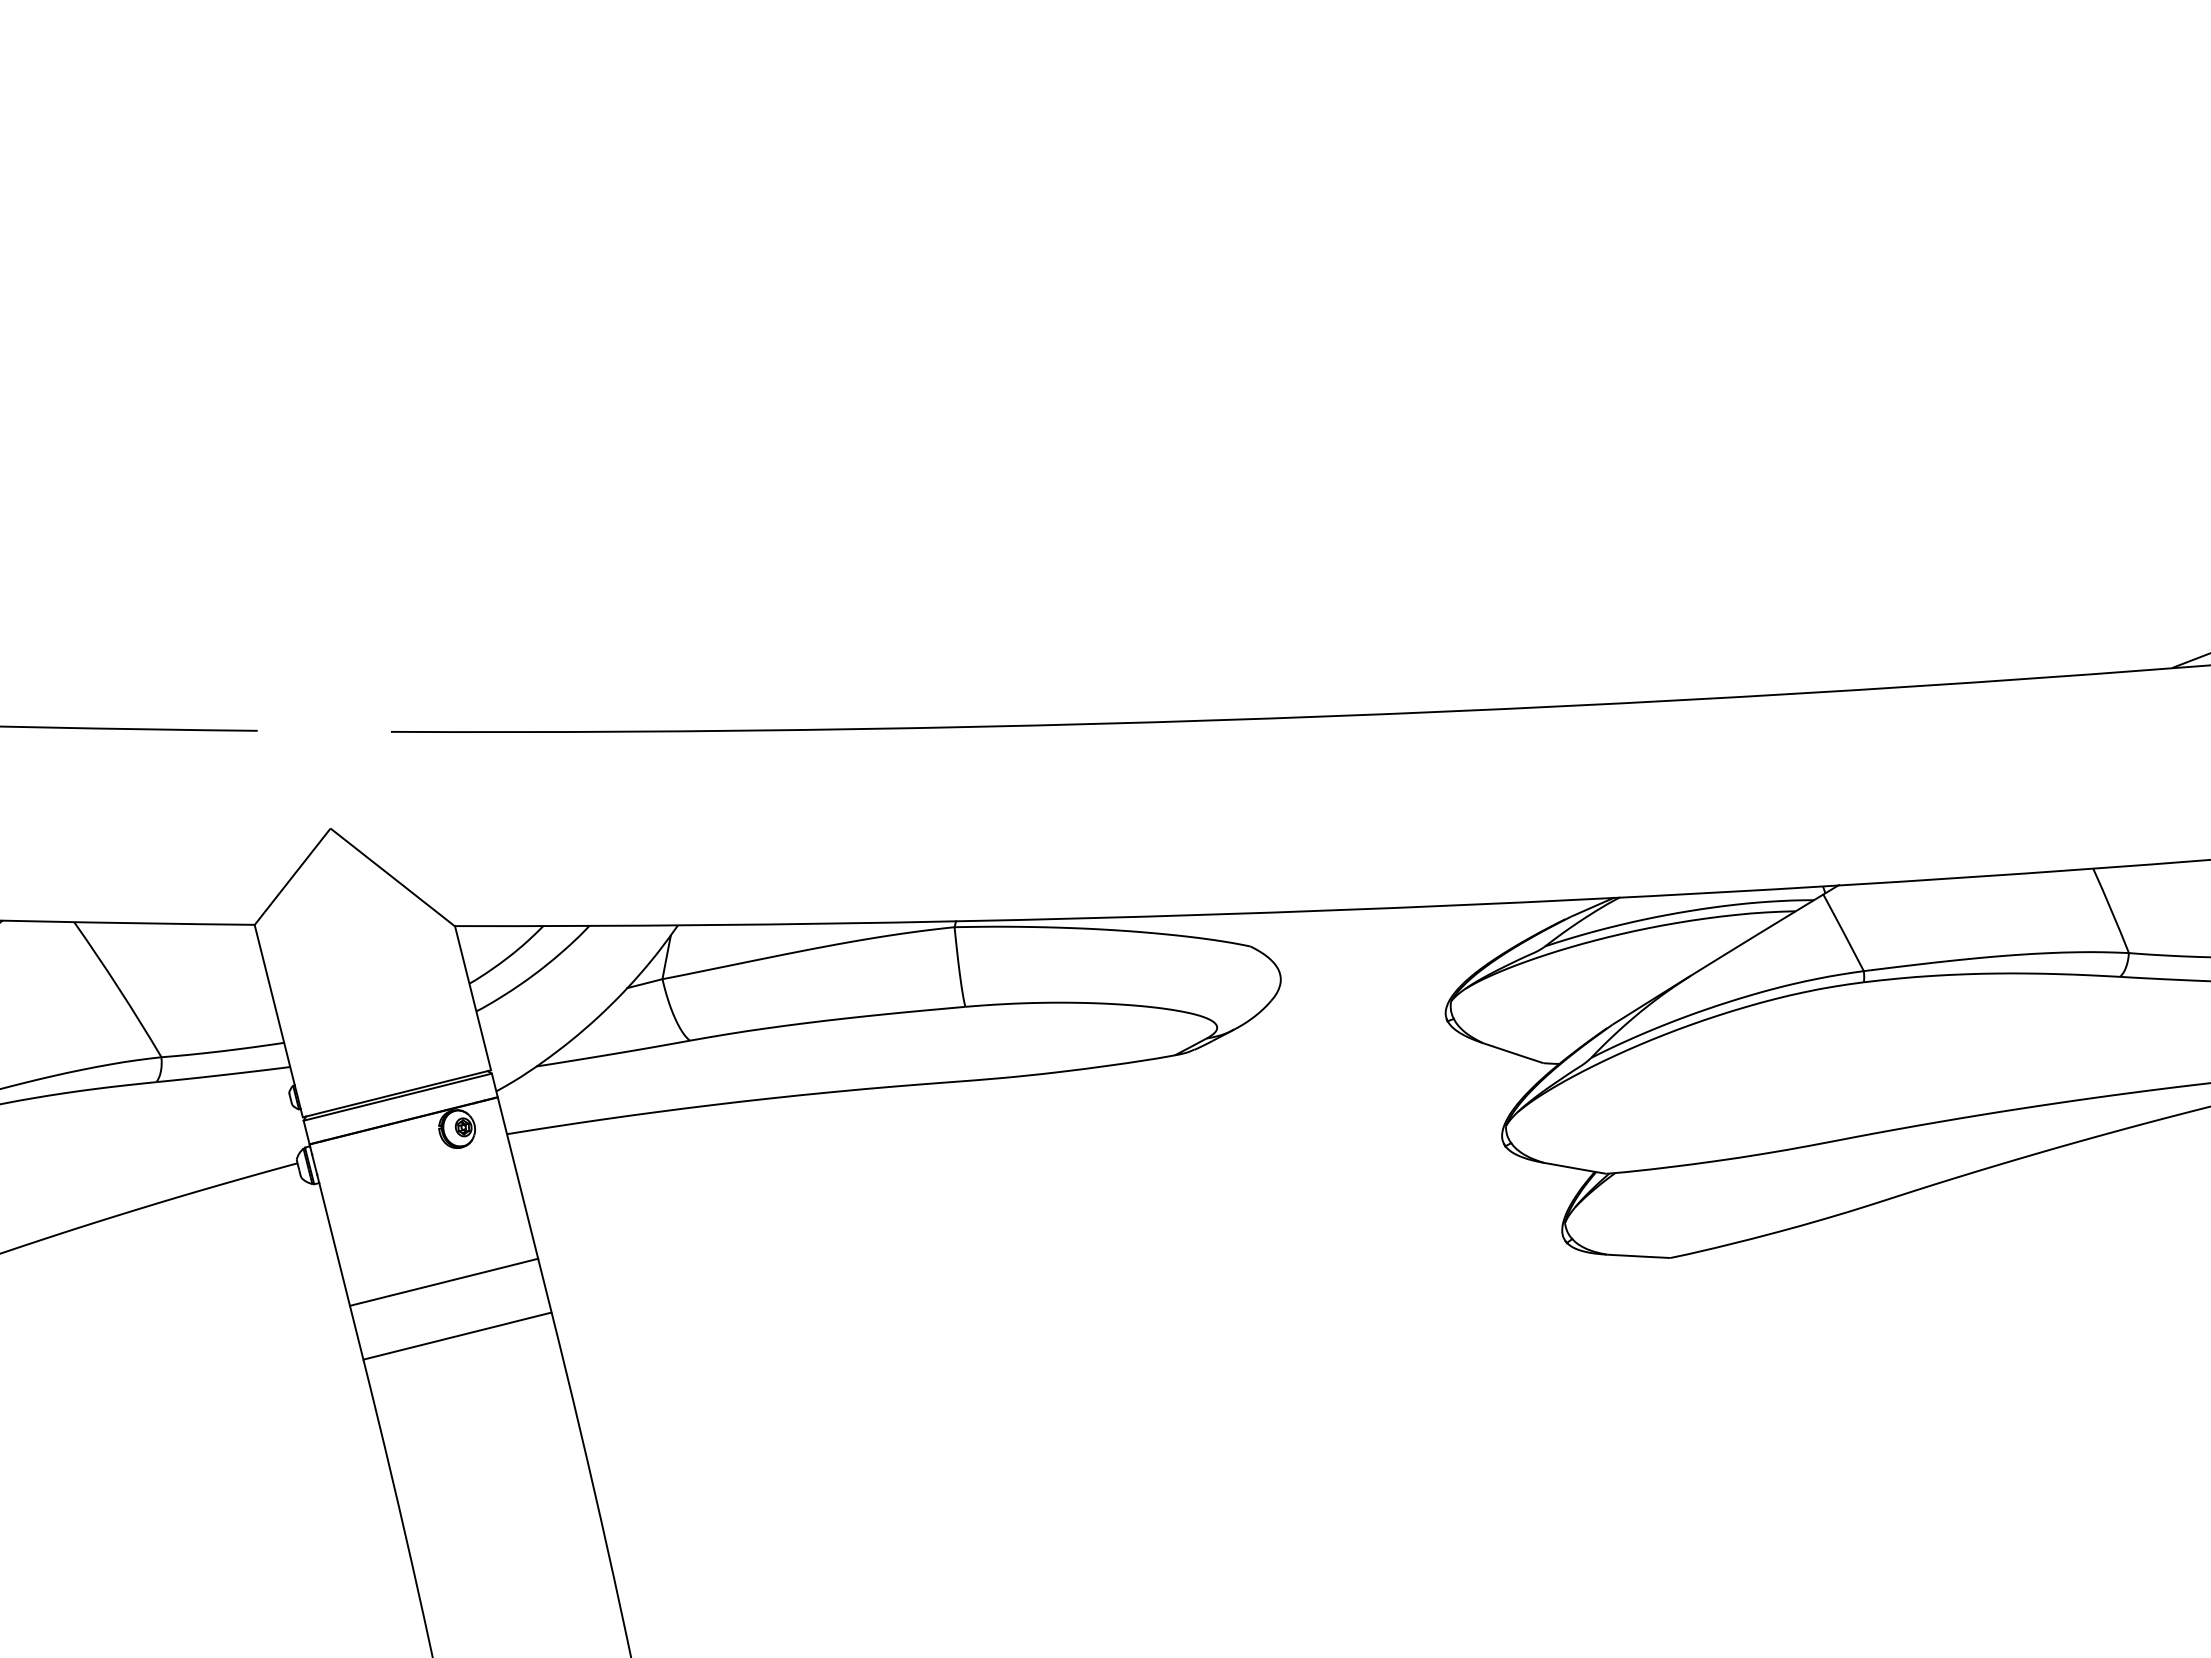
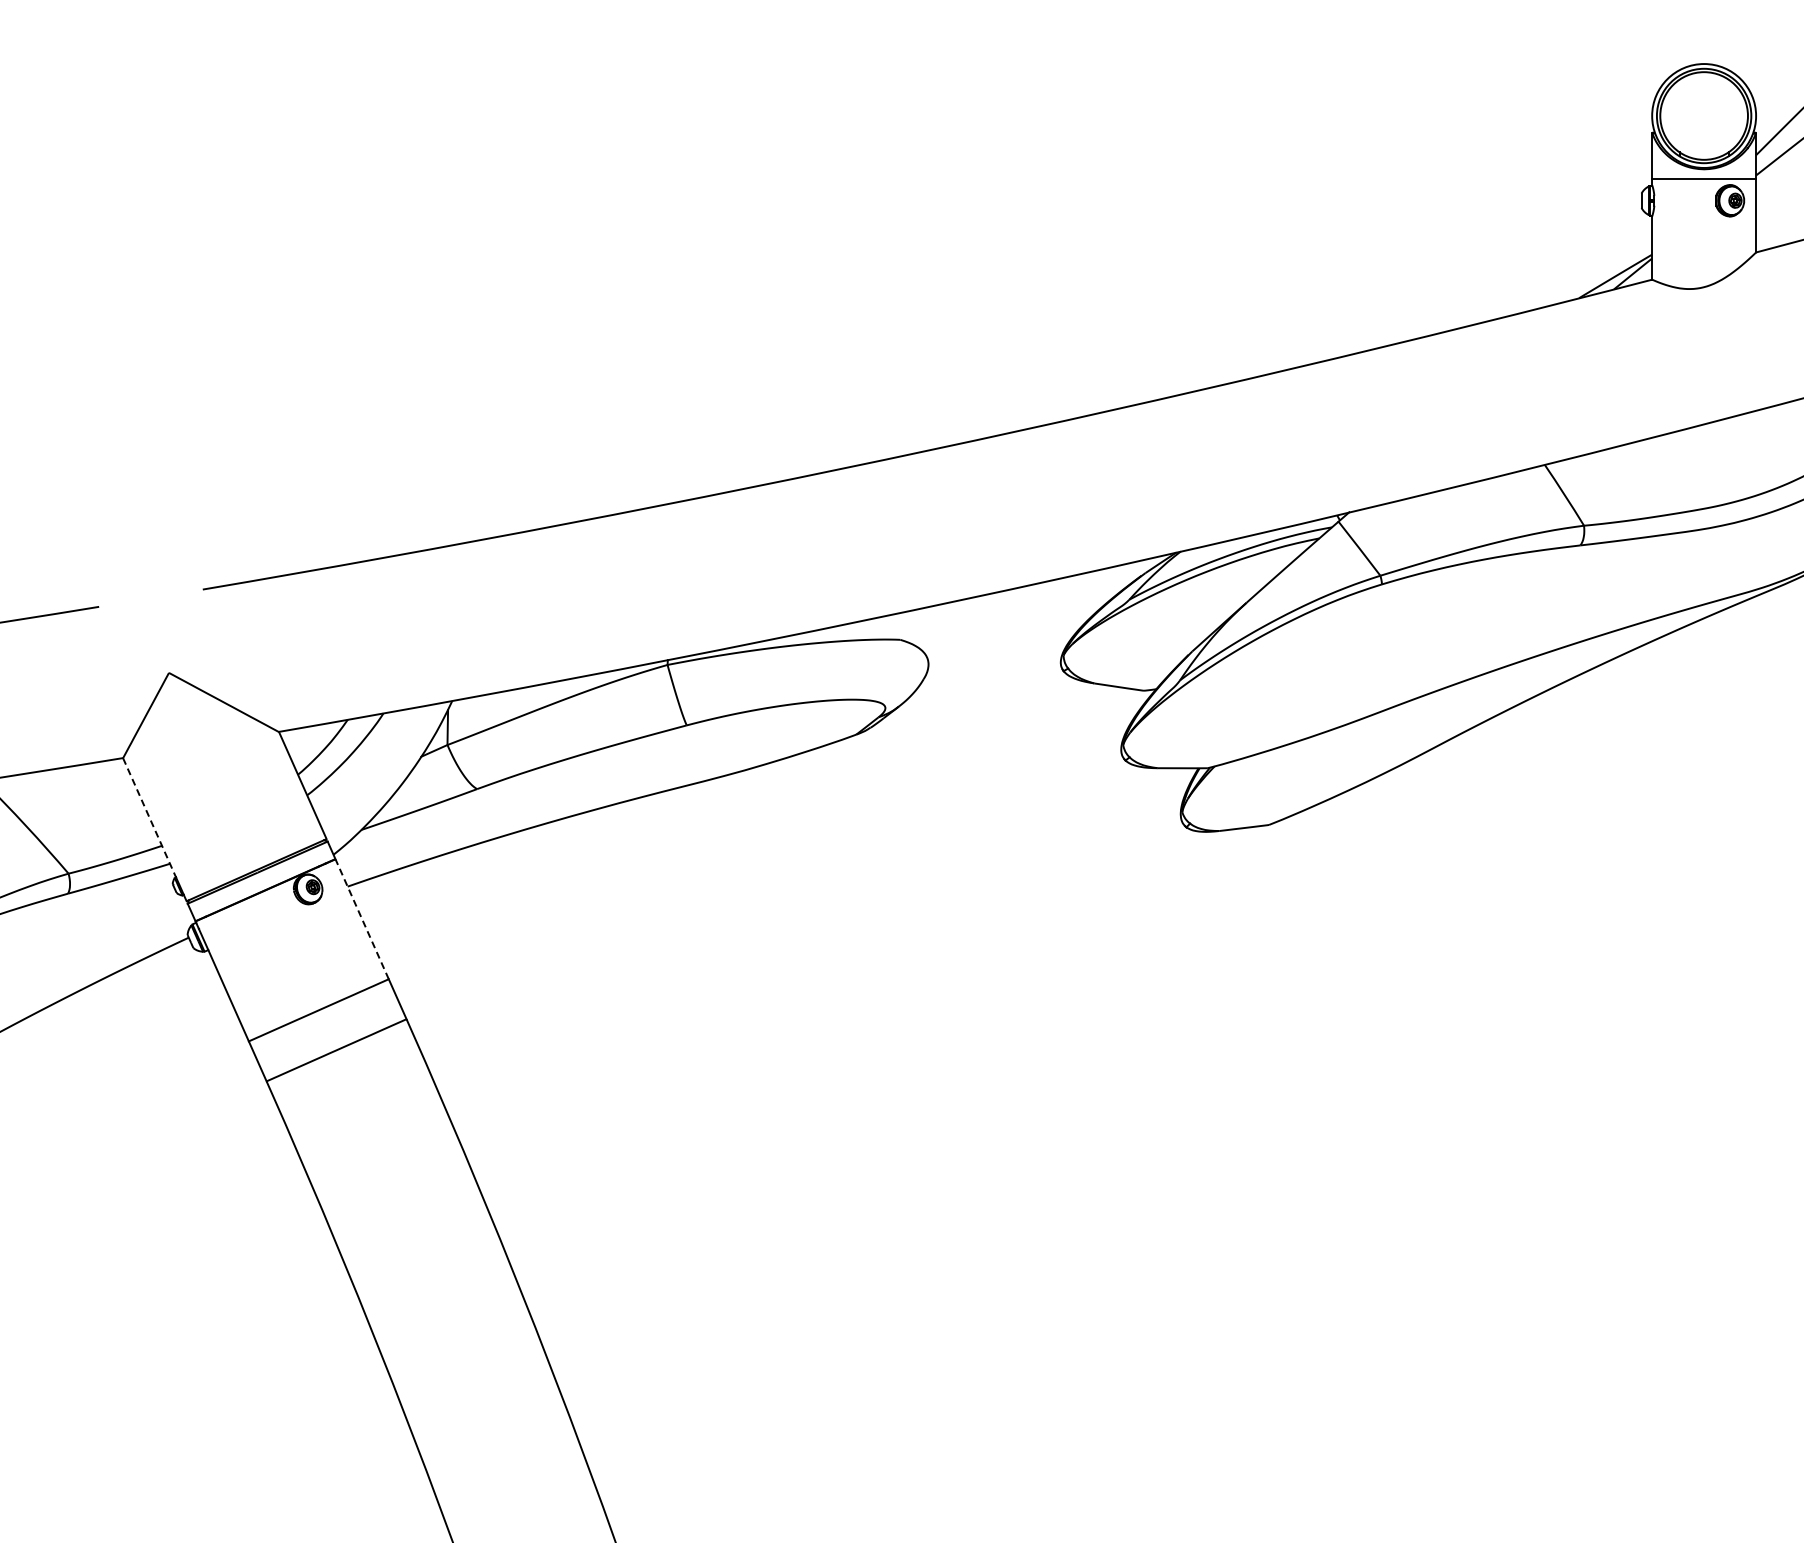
line: (274, 1005) -> (149, 818), solid -> dashed
line: (518, 1178) -> (362, 919), solid -> dashed

